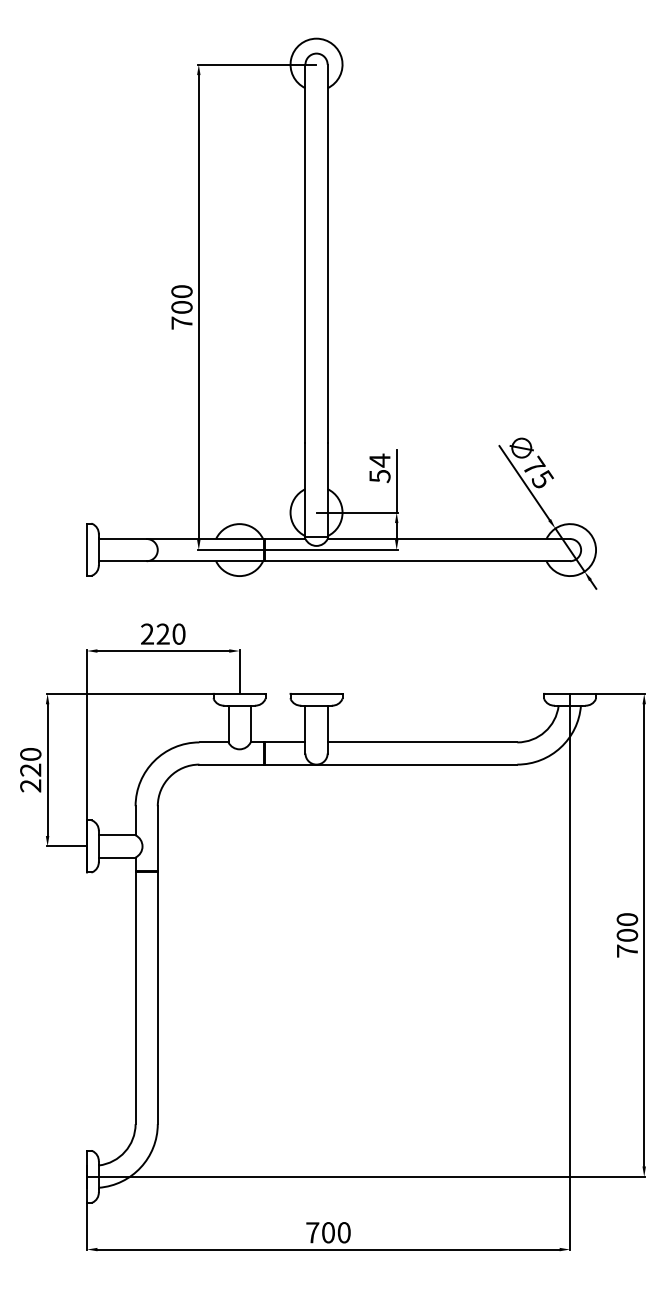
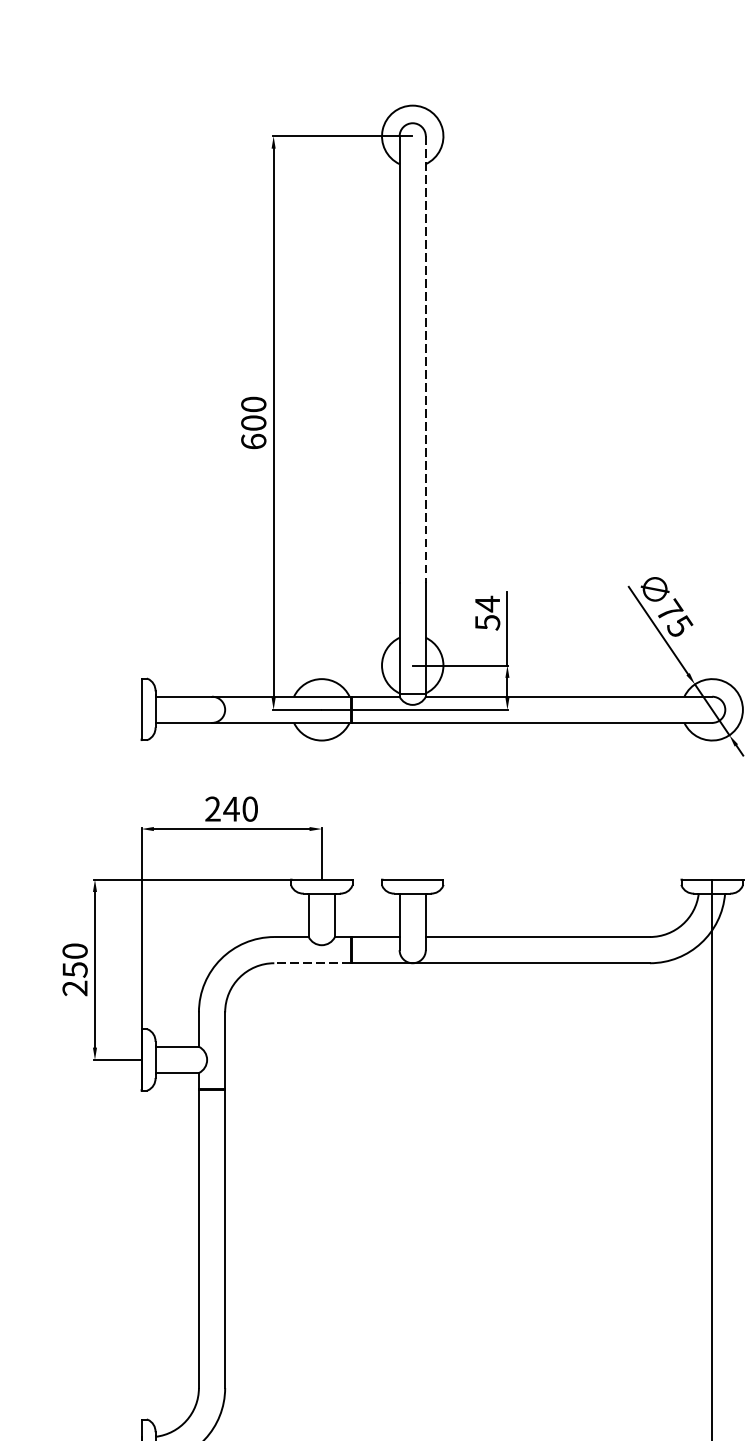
line: (327, 254) -> (425, 360), solid -> dashed
text: (181, 322) -> (253, 440), 700 -> 600
text: (163, 633) -> (231, 808), 220 -> 240
line: (231, 764) -> (312, 963), solid -> dashed
text: (30, 769) -> (74, 969), 220 -> 250

